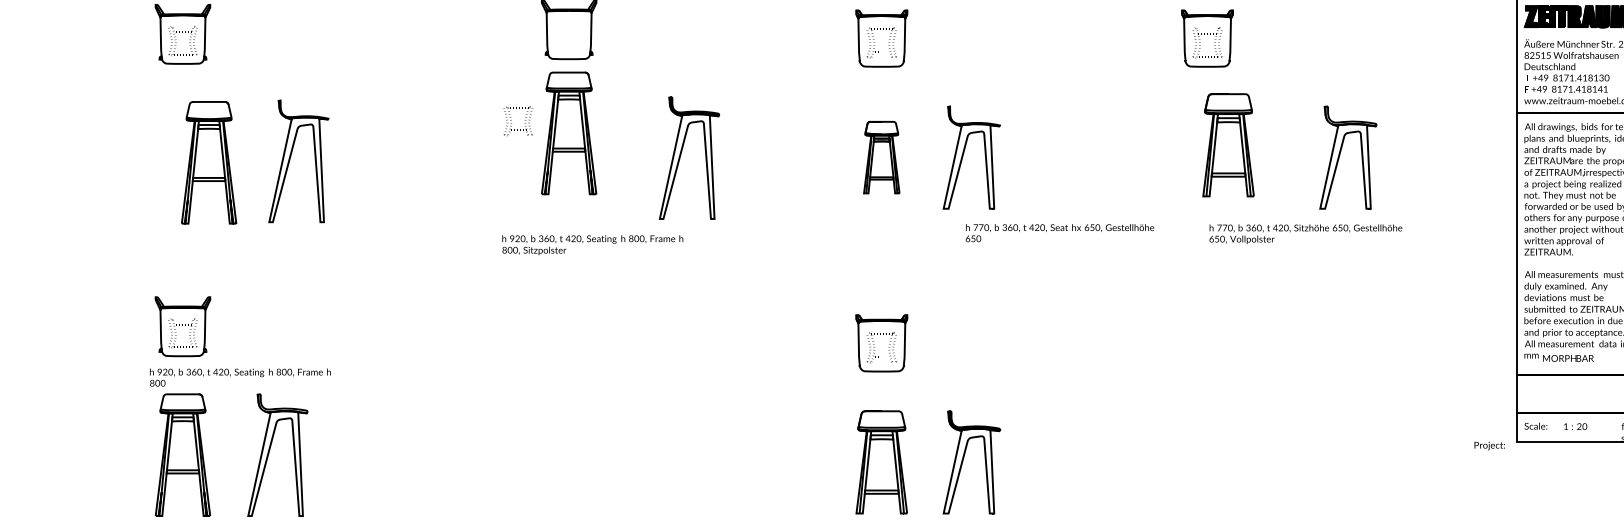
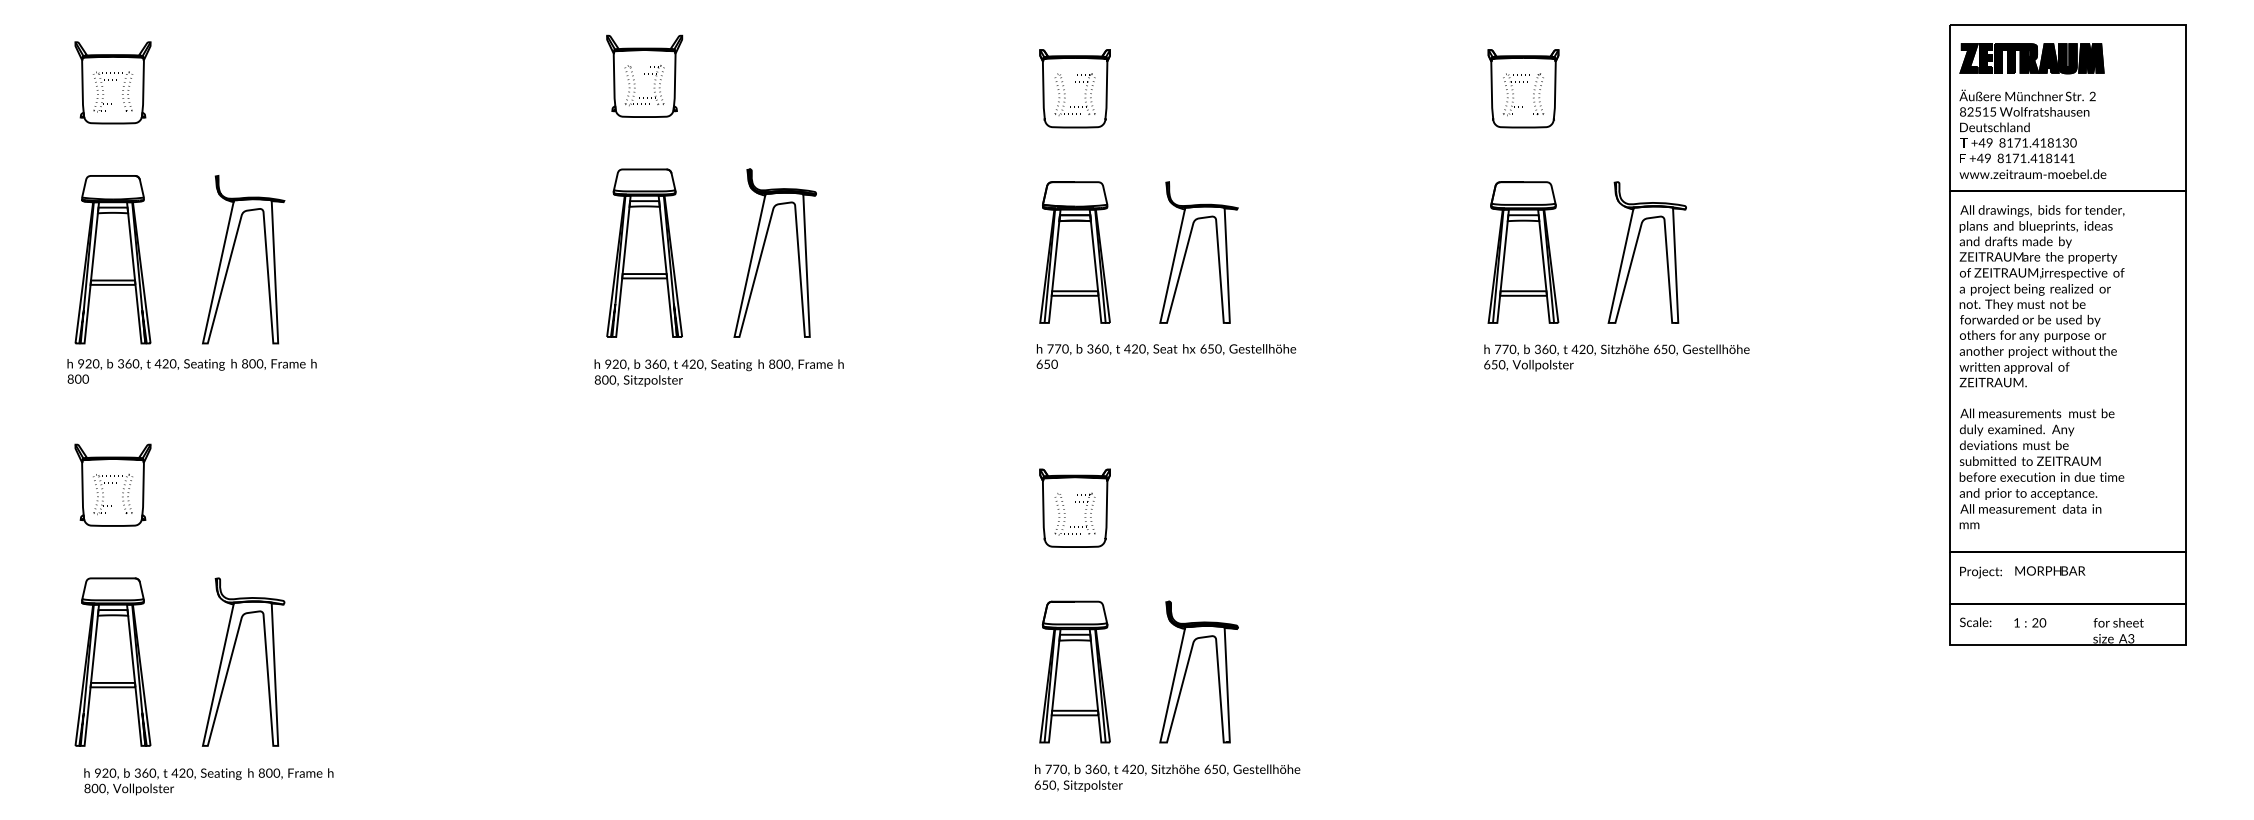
part: (511, 119) -> (635, 83), moved
part: (569, 132) -> (644, 252), moved
part: (1228, 145) -> (1523, 252), moved
part: (681, 153) -> (764, 247), moved
part: (1339, 156) -> (1635, 251), moved
part: (881, 157) -> (1074, 252), size x1.43
part: (290, 160) -> (231, 258), moved
part: (208, 162) -> (112, 259), moved
text: (1060, 233) -> (1166, 356), moved
text: (1305, 233) -> (1616, 357), moved
text: (592, 244) -> (718, 372), moved
text: (1568, 358) -> (2050, 570), moved
text: (239, 377) -> (191, 371), moved
text: (1489, 445) -> (1980, 572), moved

